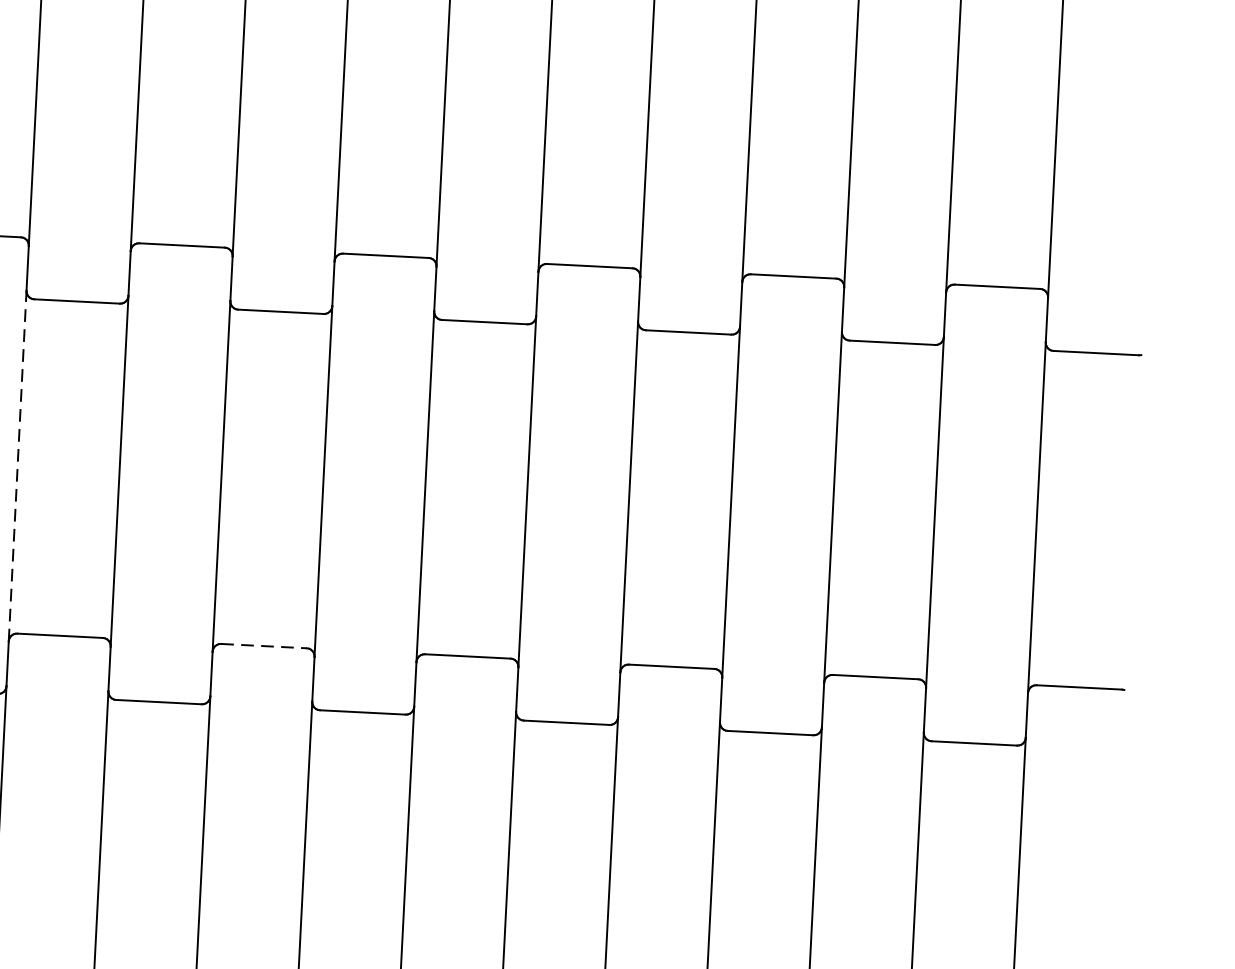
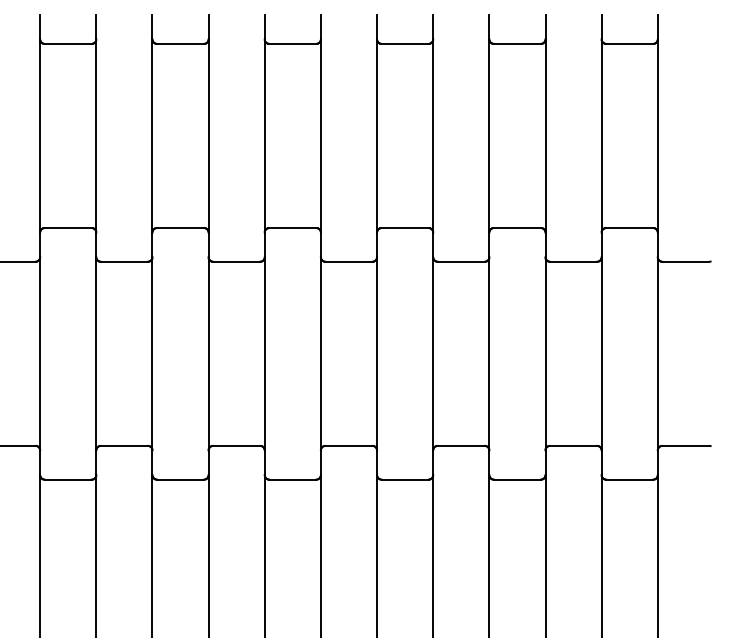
line: (18, 465) -> (96, 353), dashed -> solid
line: (263, 645) -> (236, 445), dashed -> solid

